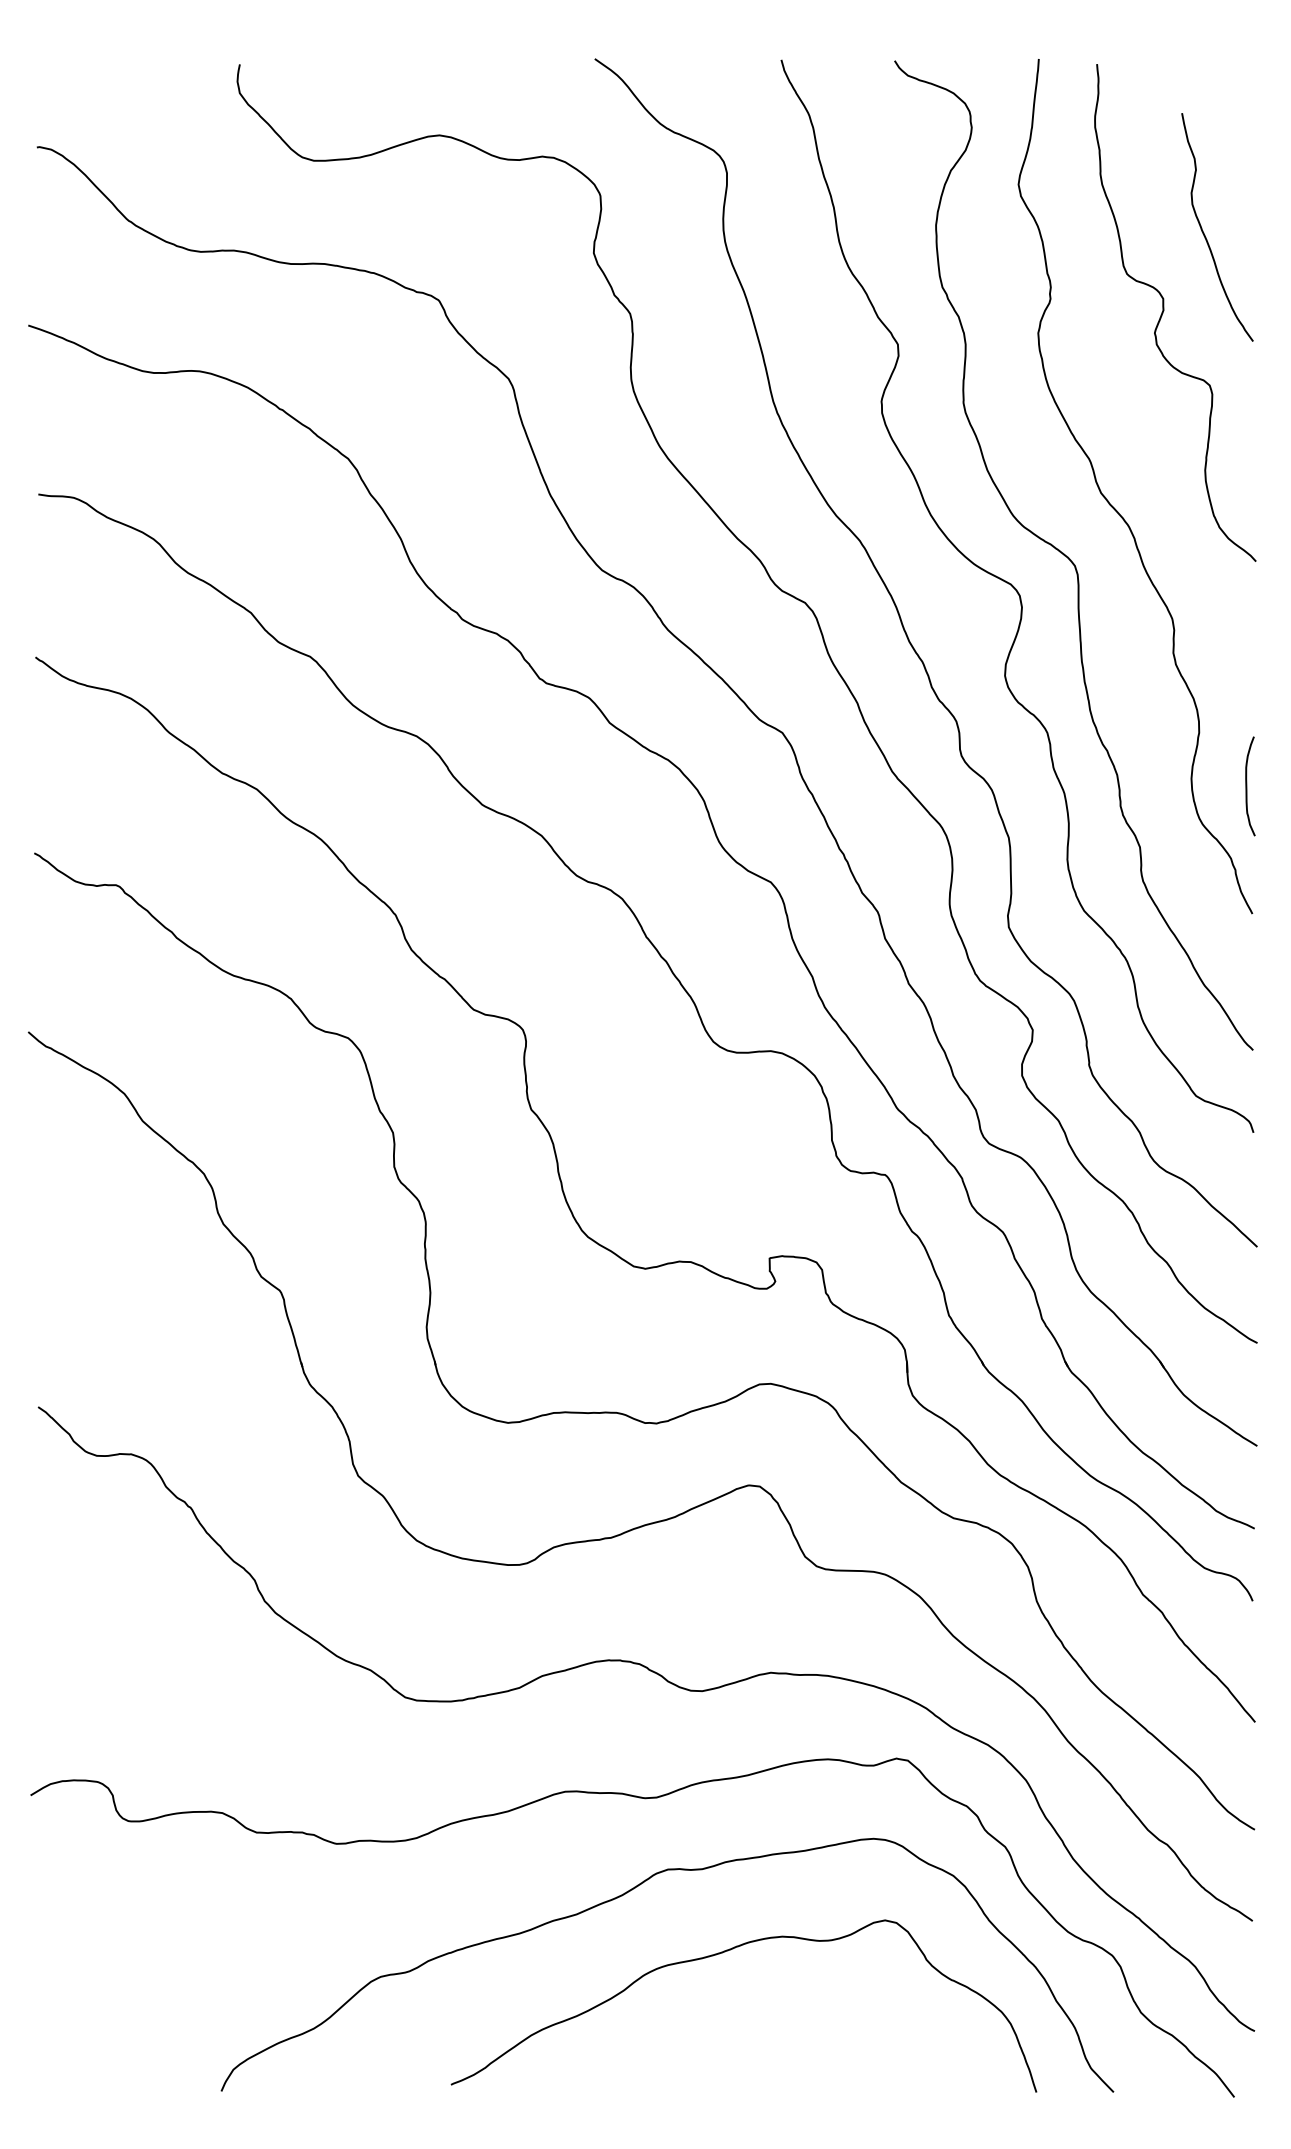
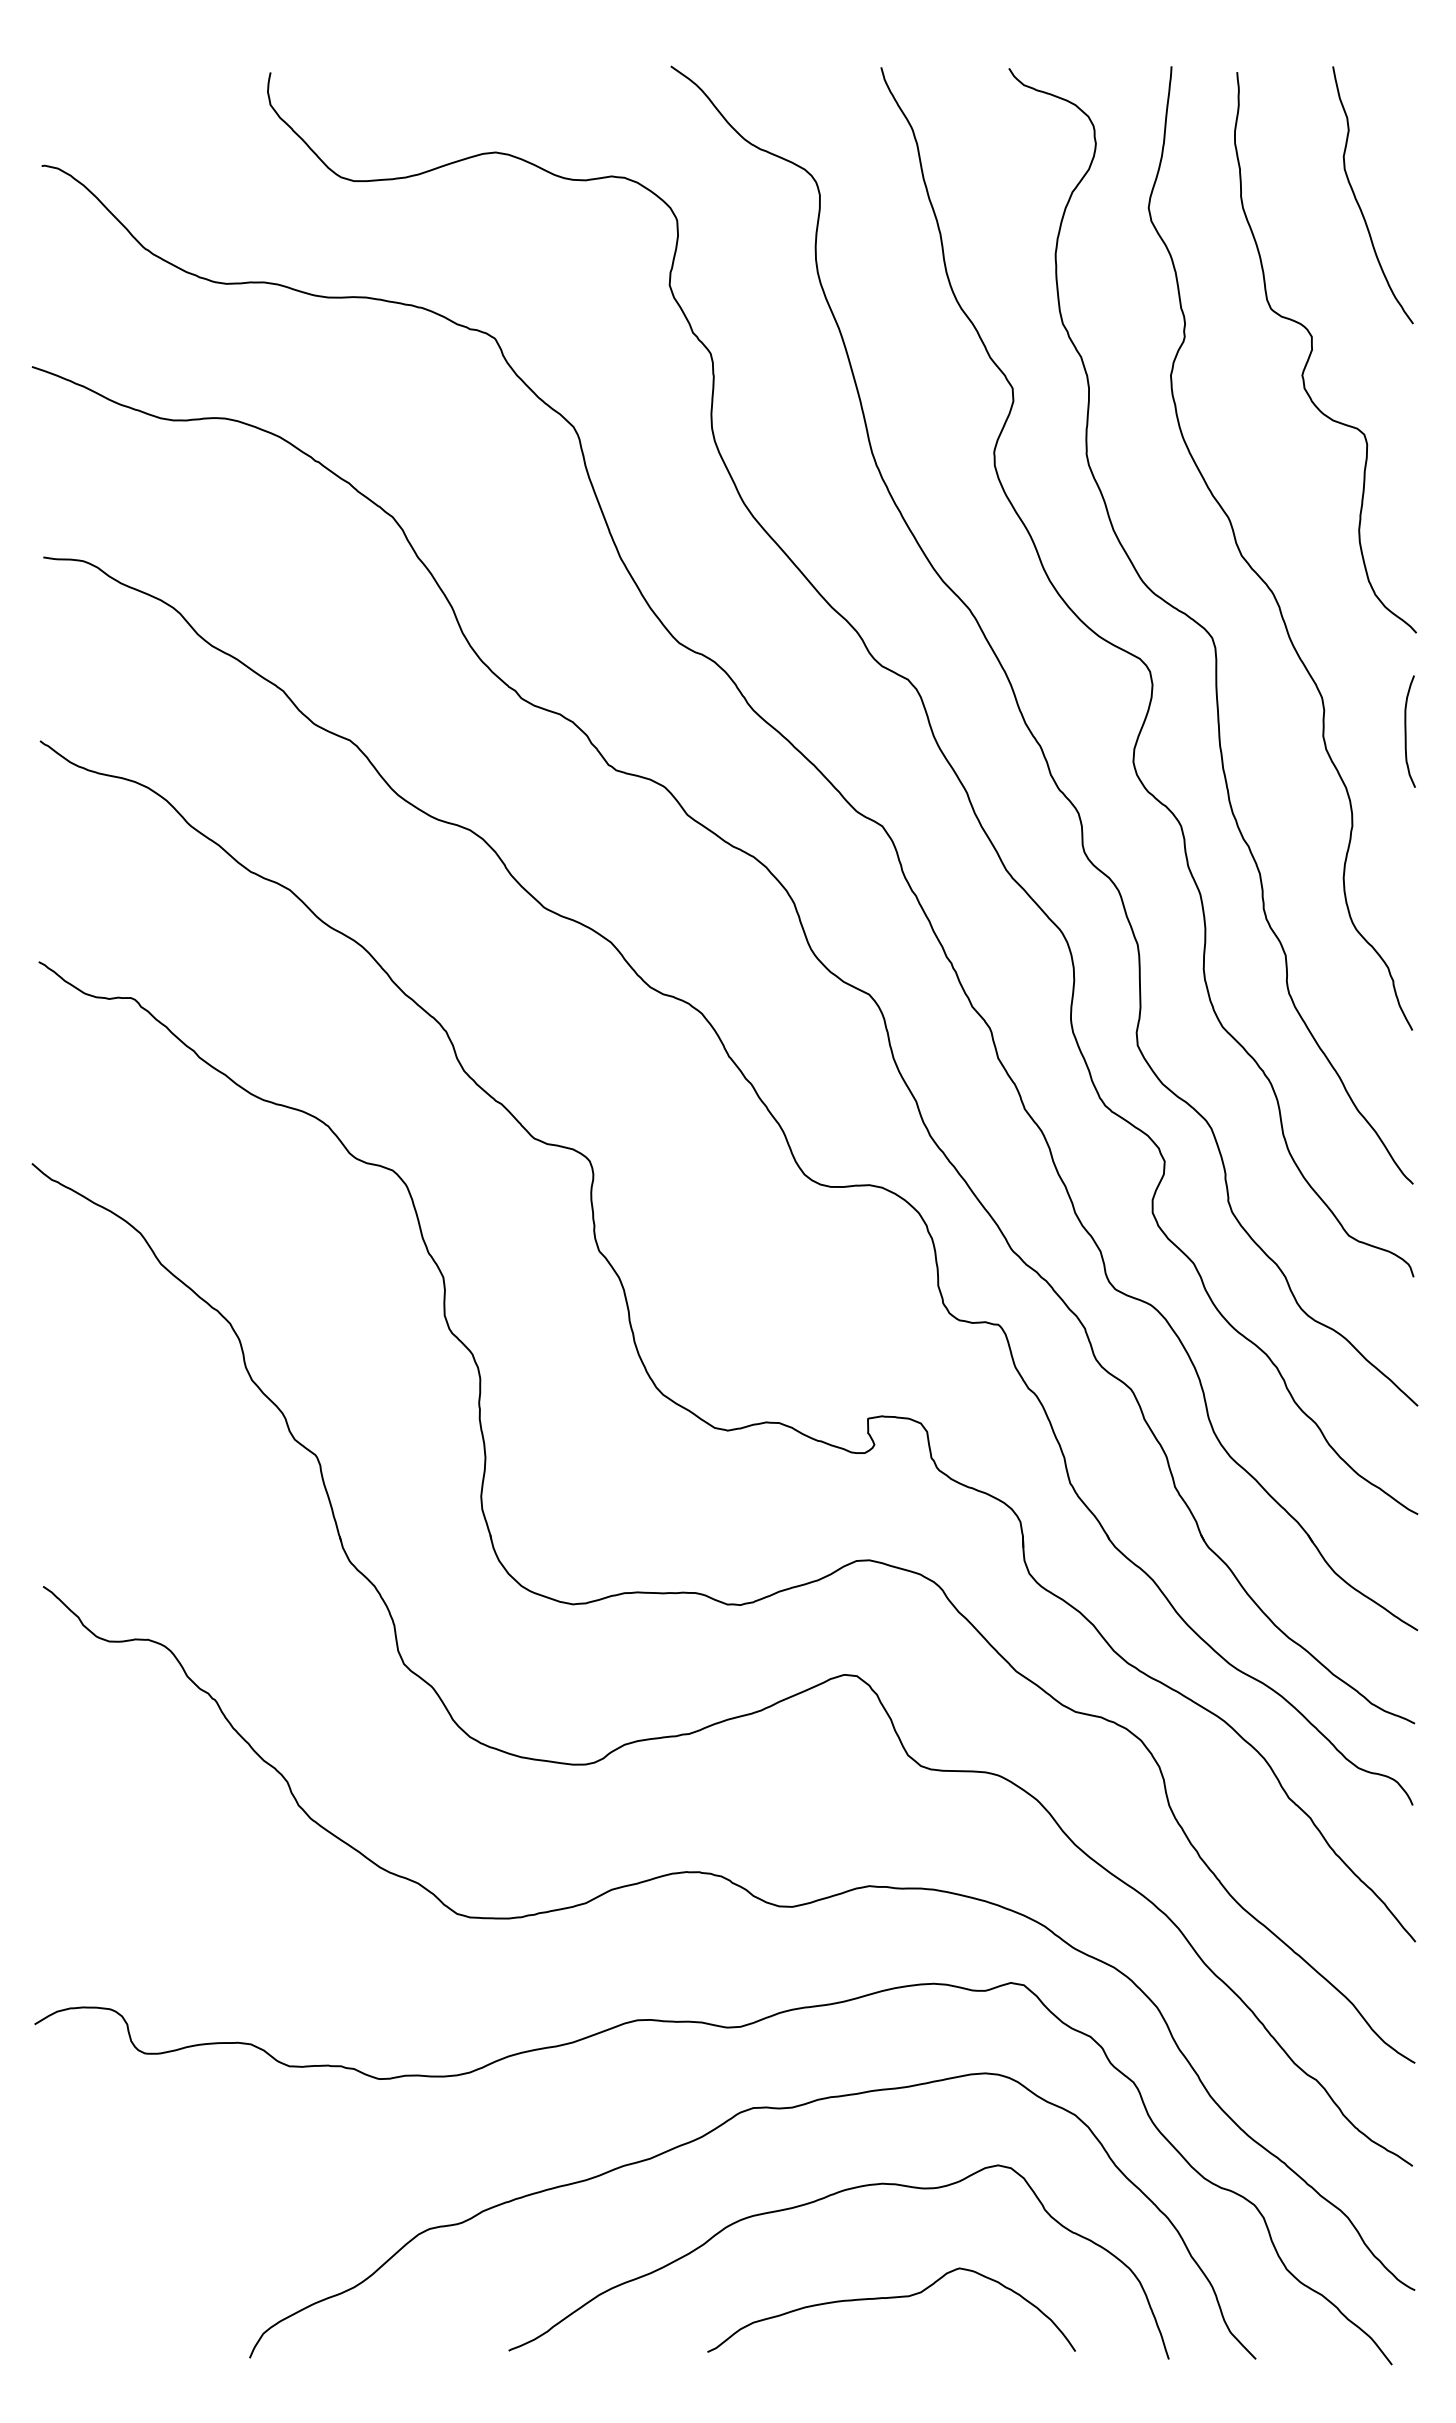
curve: (1204, 233) -> (1358, 202), moved
curve: (1247, 786) -> (1406, 731), moved
curve: (790, 2038) -> (891, 2298), added

